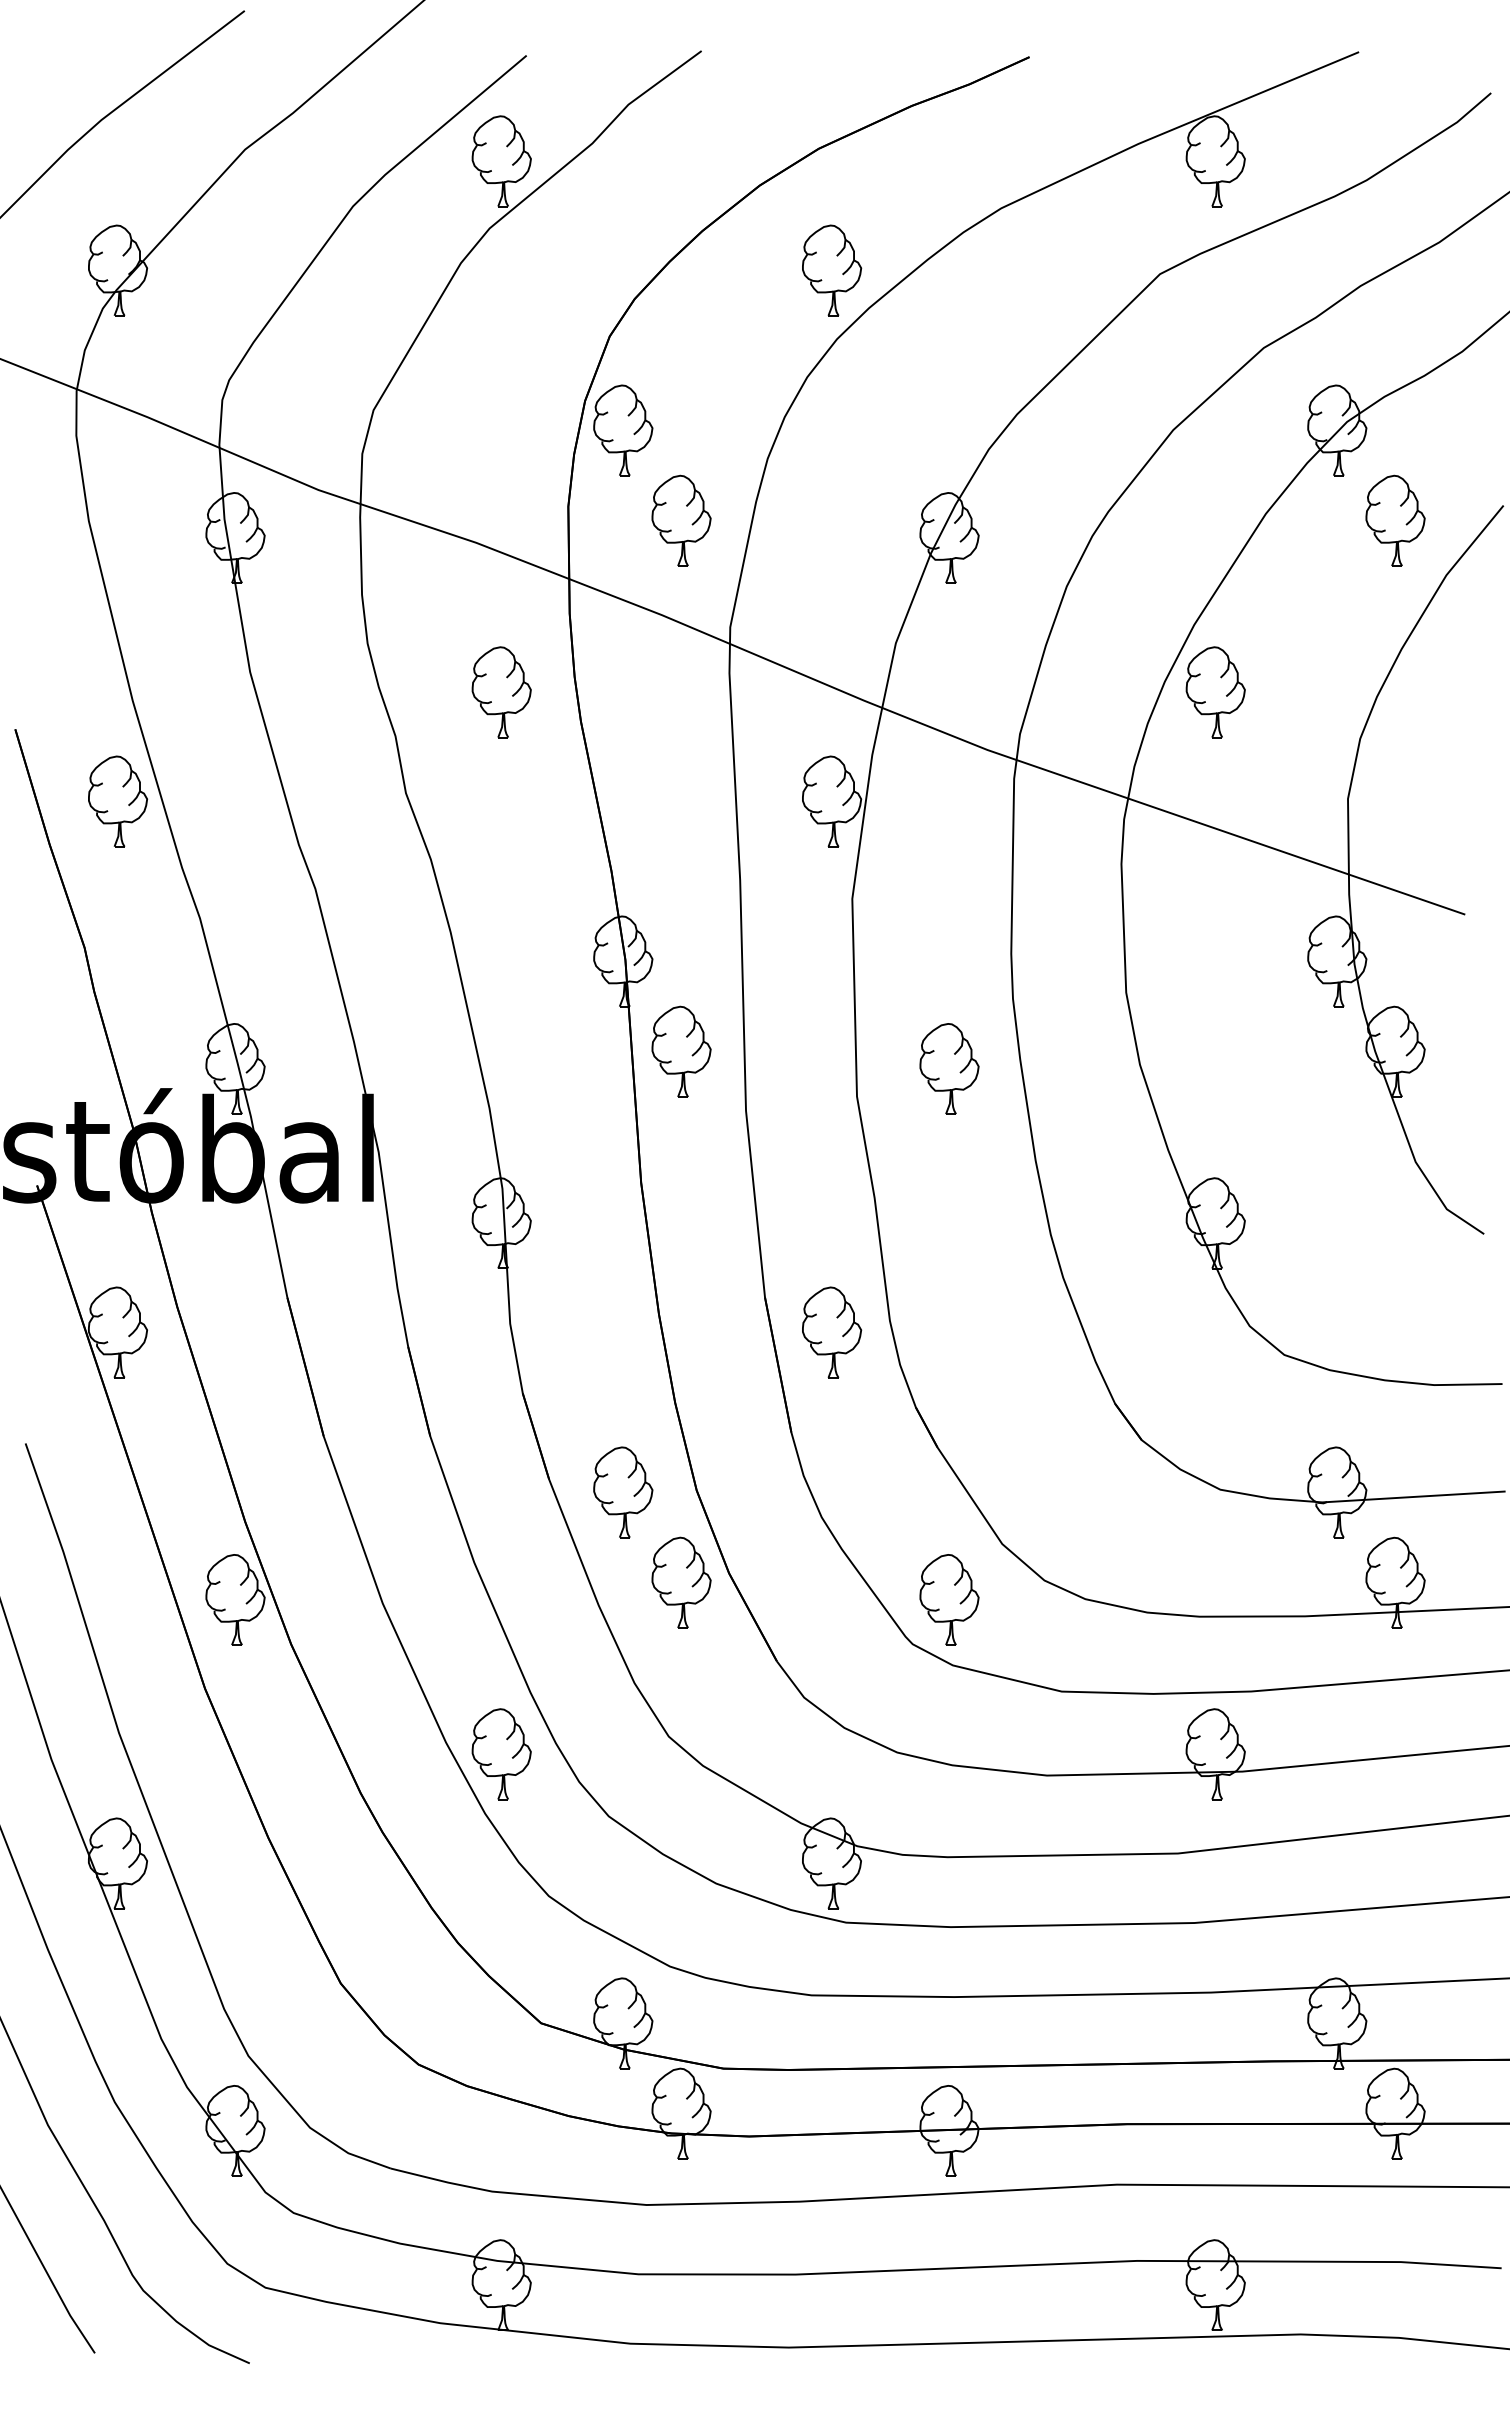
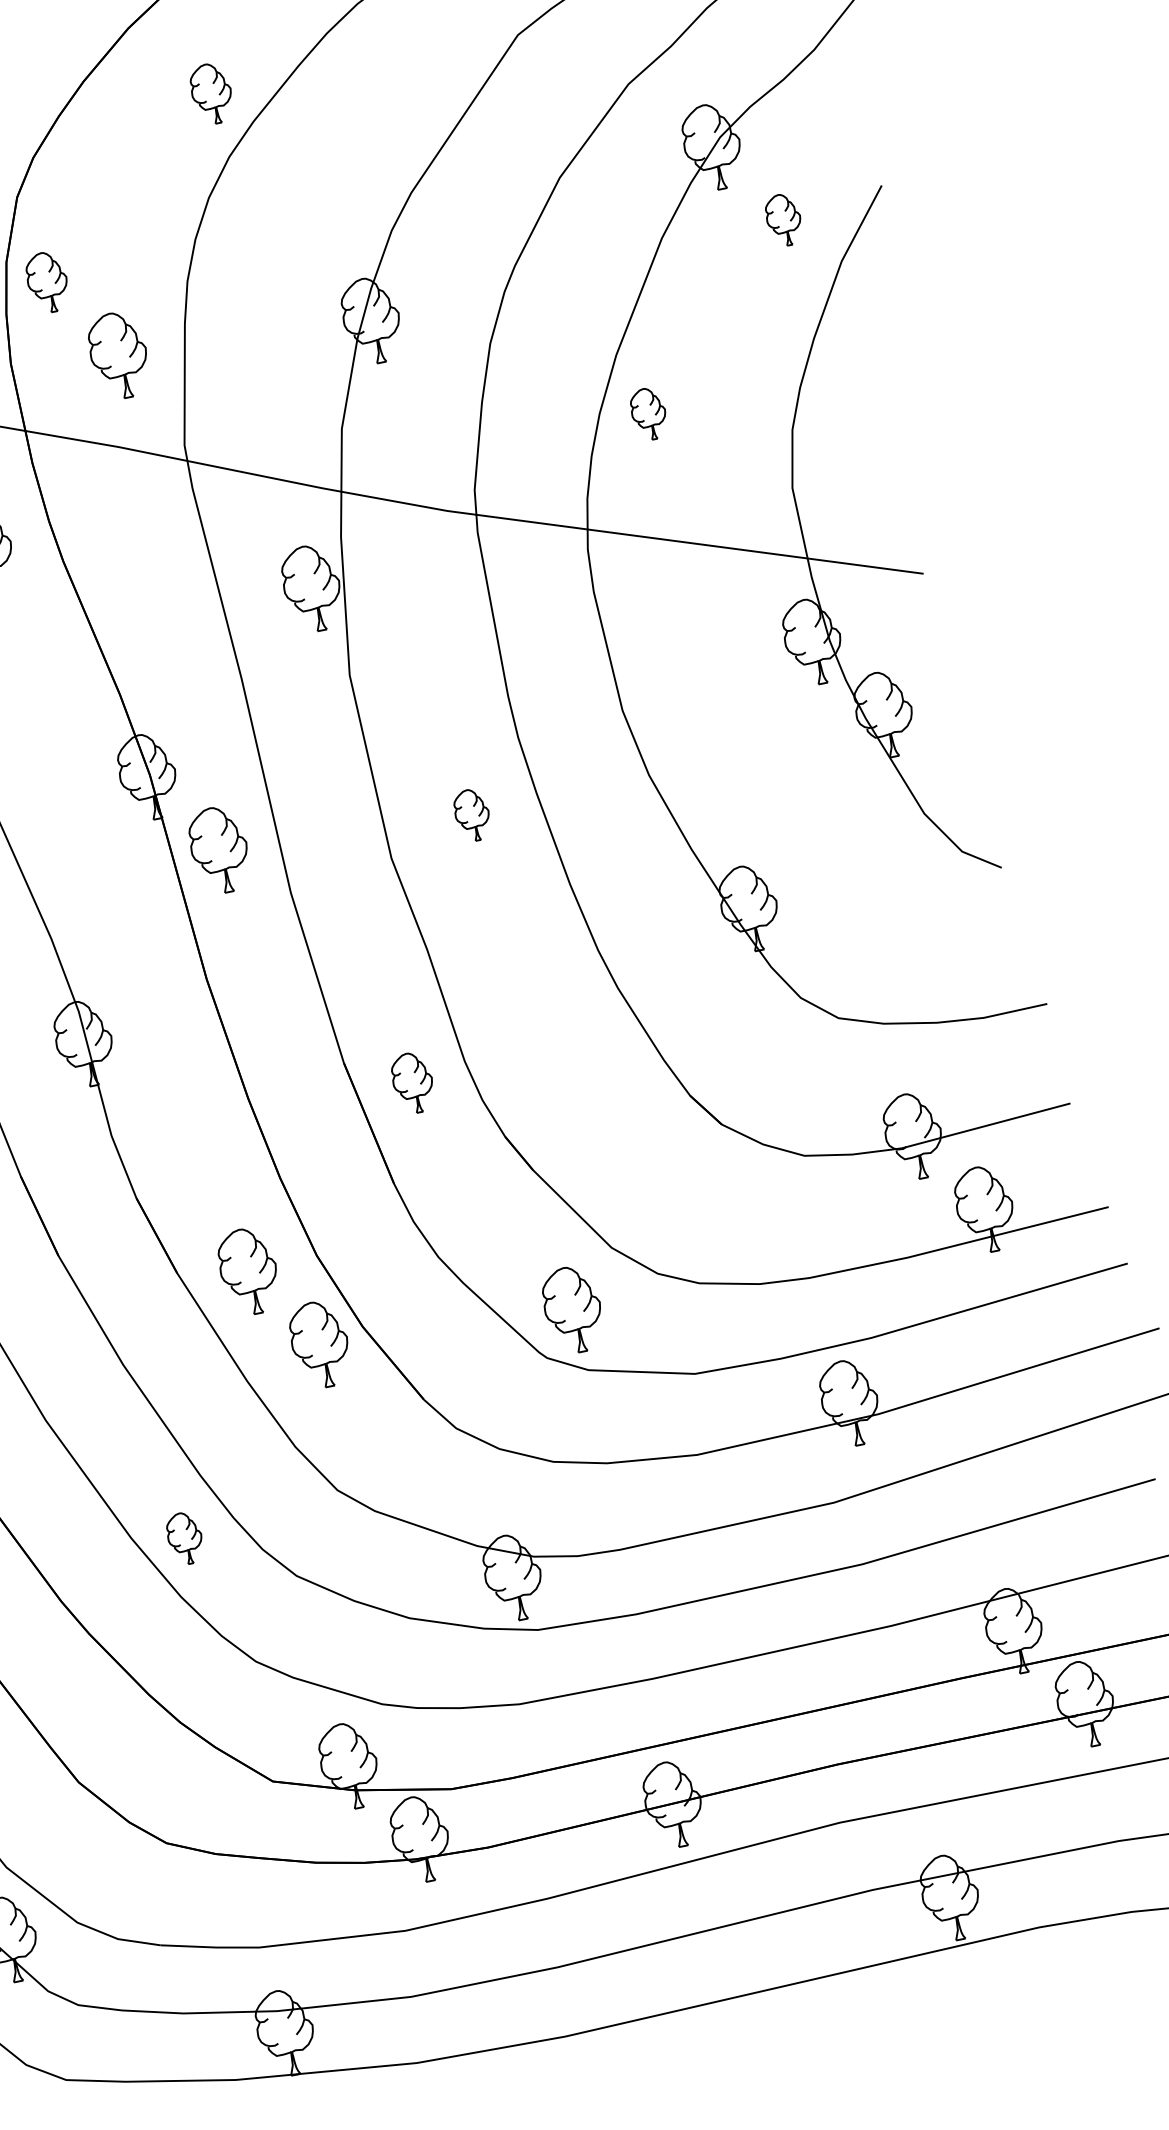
part: (832, 270) -> (212, 93), size x0.7
part: (623, 430) -> (47, 282), size x0.7
part: (1395, 520) -> (783, 219), size x0.6
part: (1215, 692) -> (648, 414), size x0.6
part: (949, 1068) -> (472, 814), size x0.6
part: (832, 1332) -> (413, 1082), size x0.7
part: (501, 1754) -> (185, 1538), size x0.6

